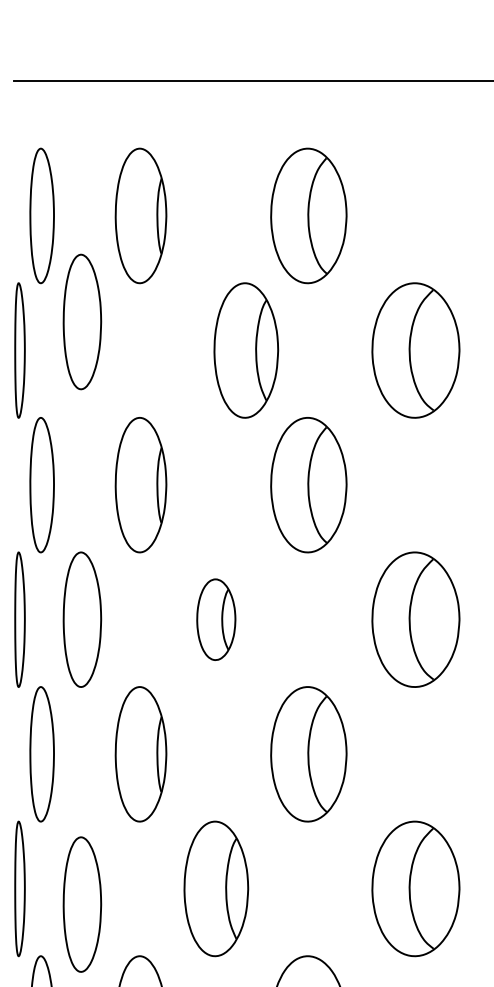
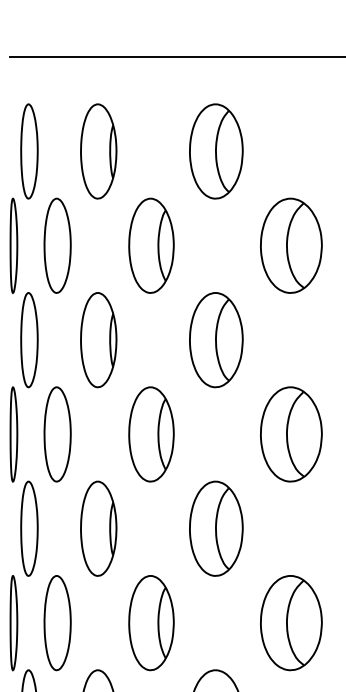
part: (82, 321) -> (57, 245), moved
part: (246, 350) -> (151, 245), moved
part: (216, 619) -> (151, 434), size x1.67
part: (82, 905) -> (57, 623), moved

